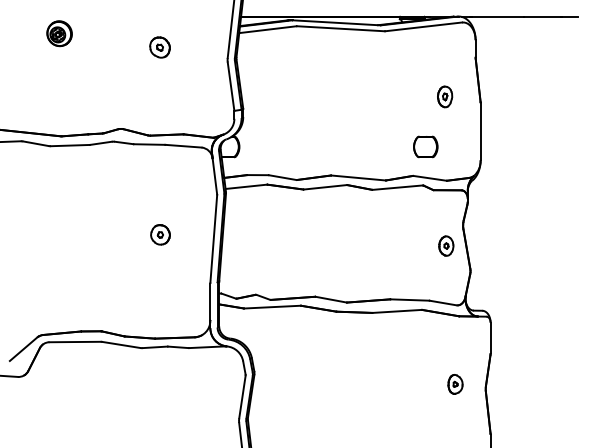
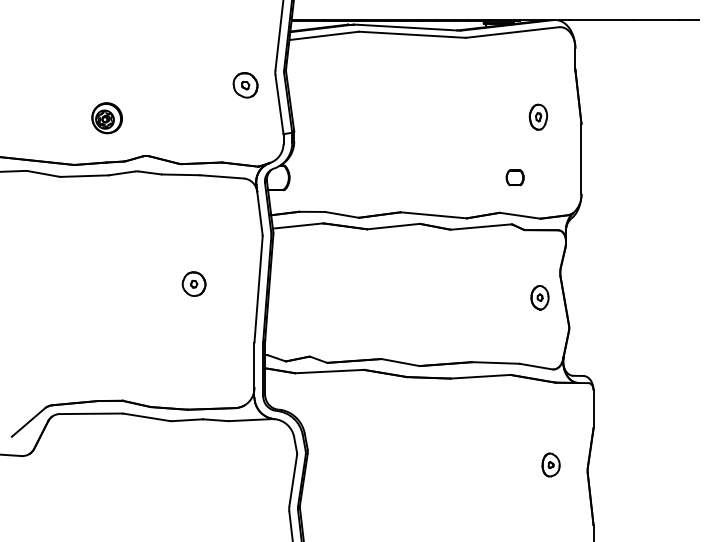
part: (59, 33) -> (107, 117), moved
part: (159, 47) -> (244, 85), moved
part: (425, 146) -> (514, 177), size x0.6

